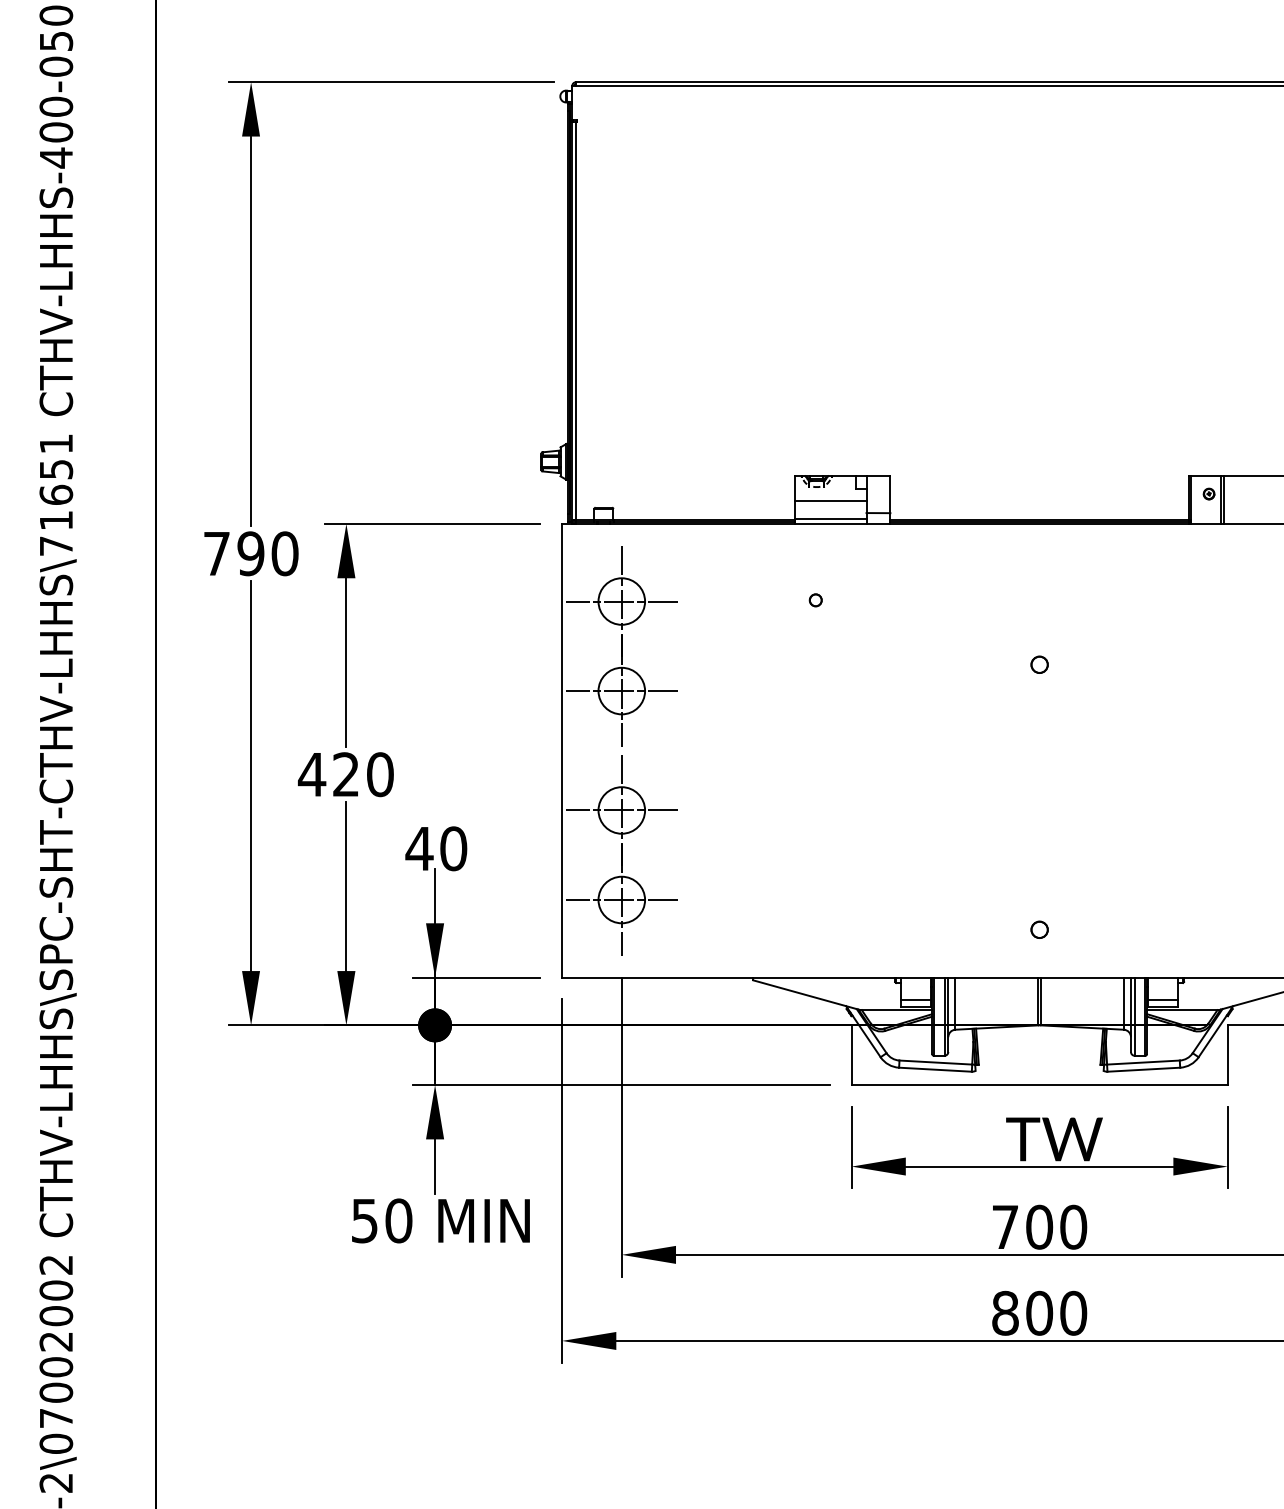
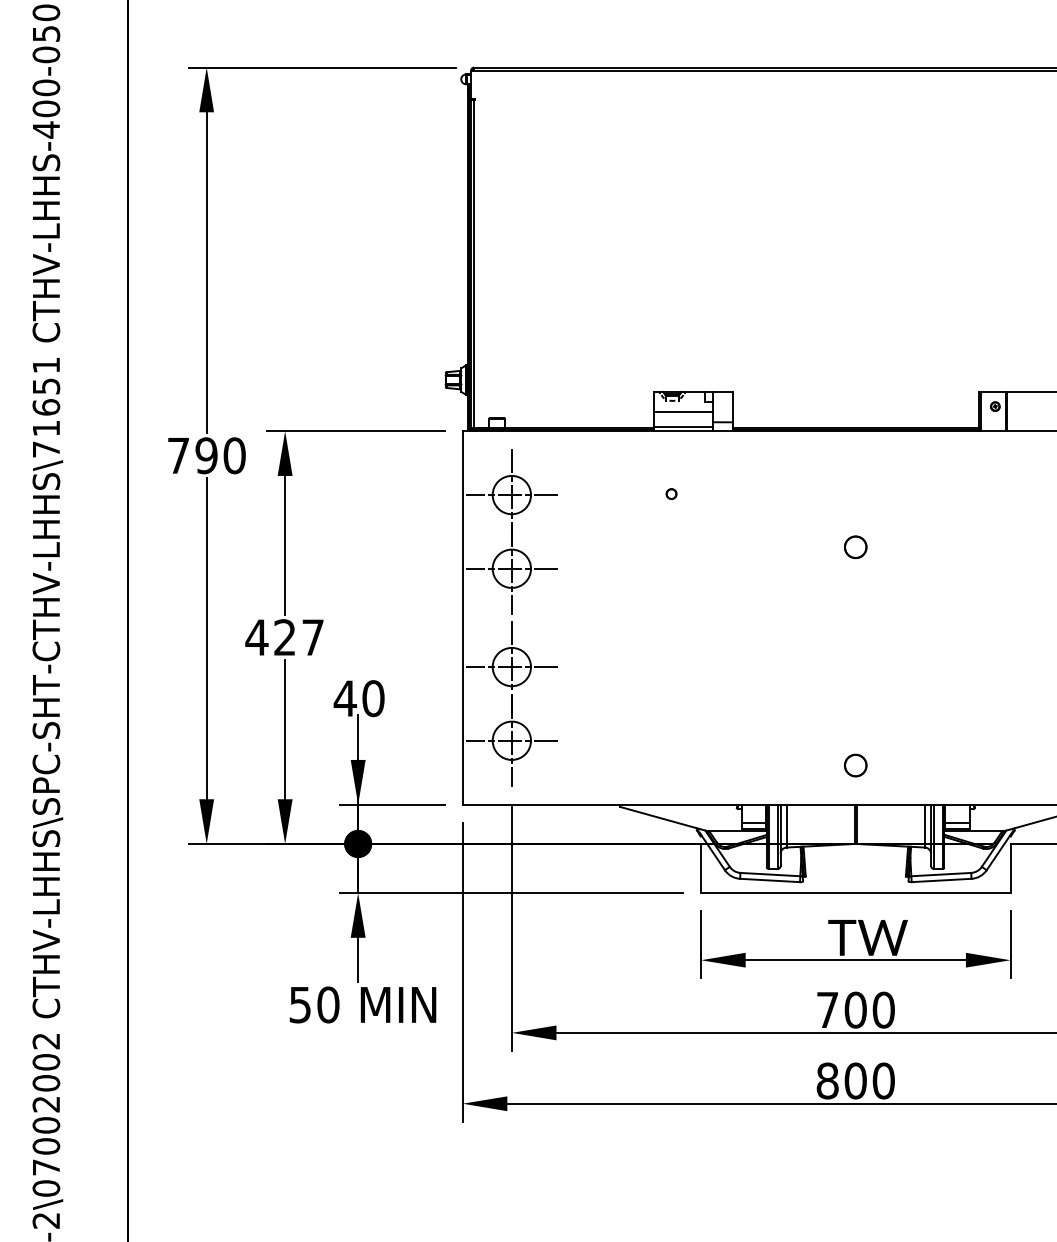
circle: (1039, 663) -> (855, 546), size x1.6
text: (380, 774) -> (313, 637), 420 -> 427
circle: (1039, 928) -> (855, 764), size x1.6

